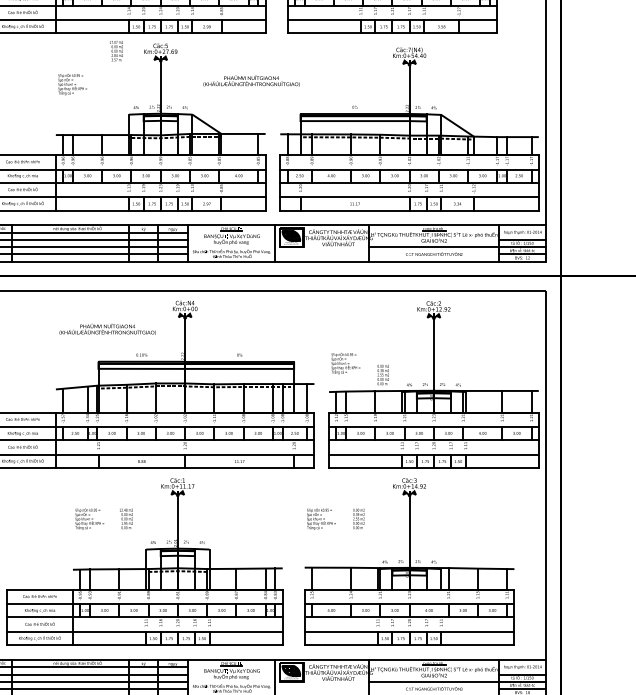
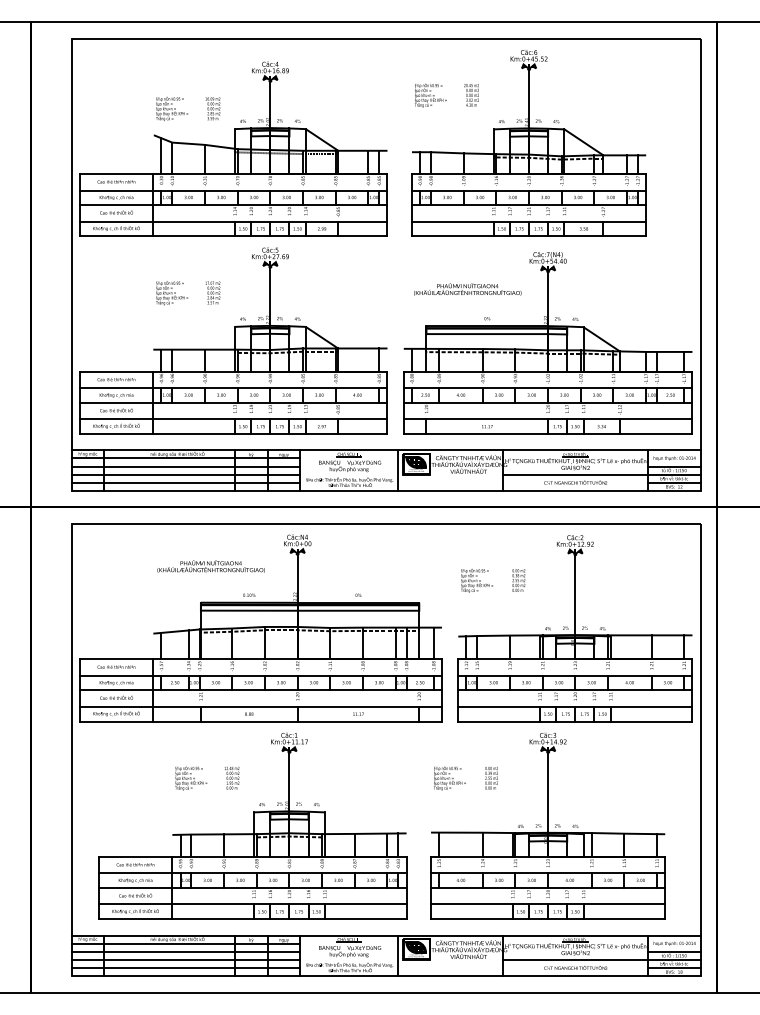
text: (116, 50) -> (212, 292), moved
text: (251, 81) -> (467, 289), moved
text: (346, 363) -> (477, 580), moved
text: (382, 374) -> (518, 580), moved

